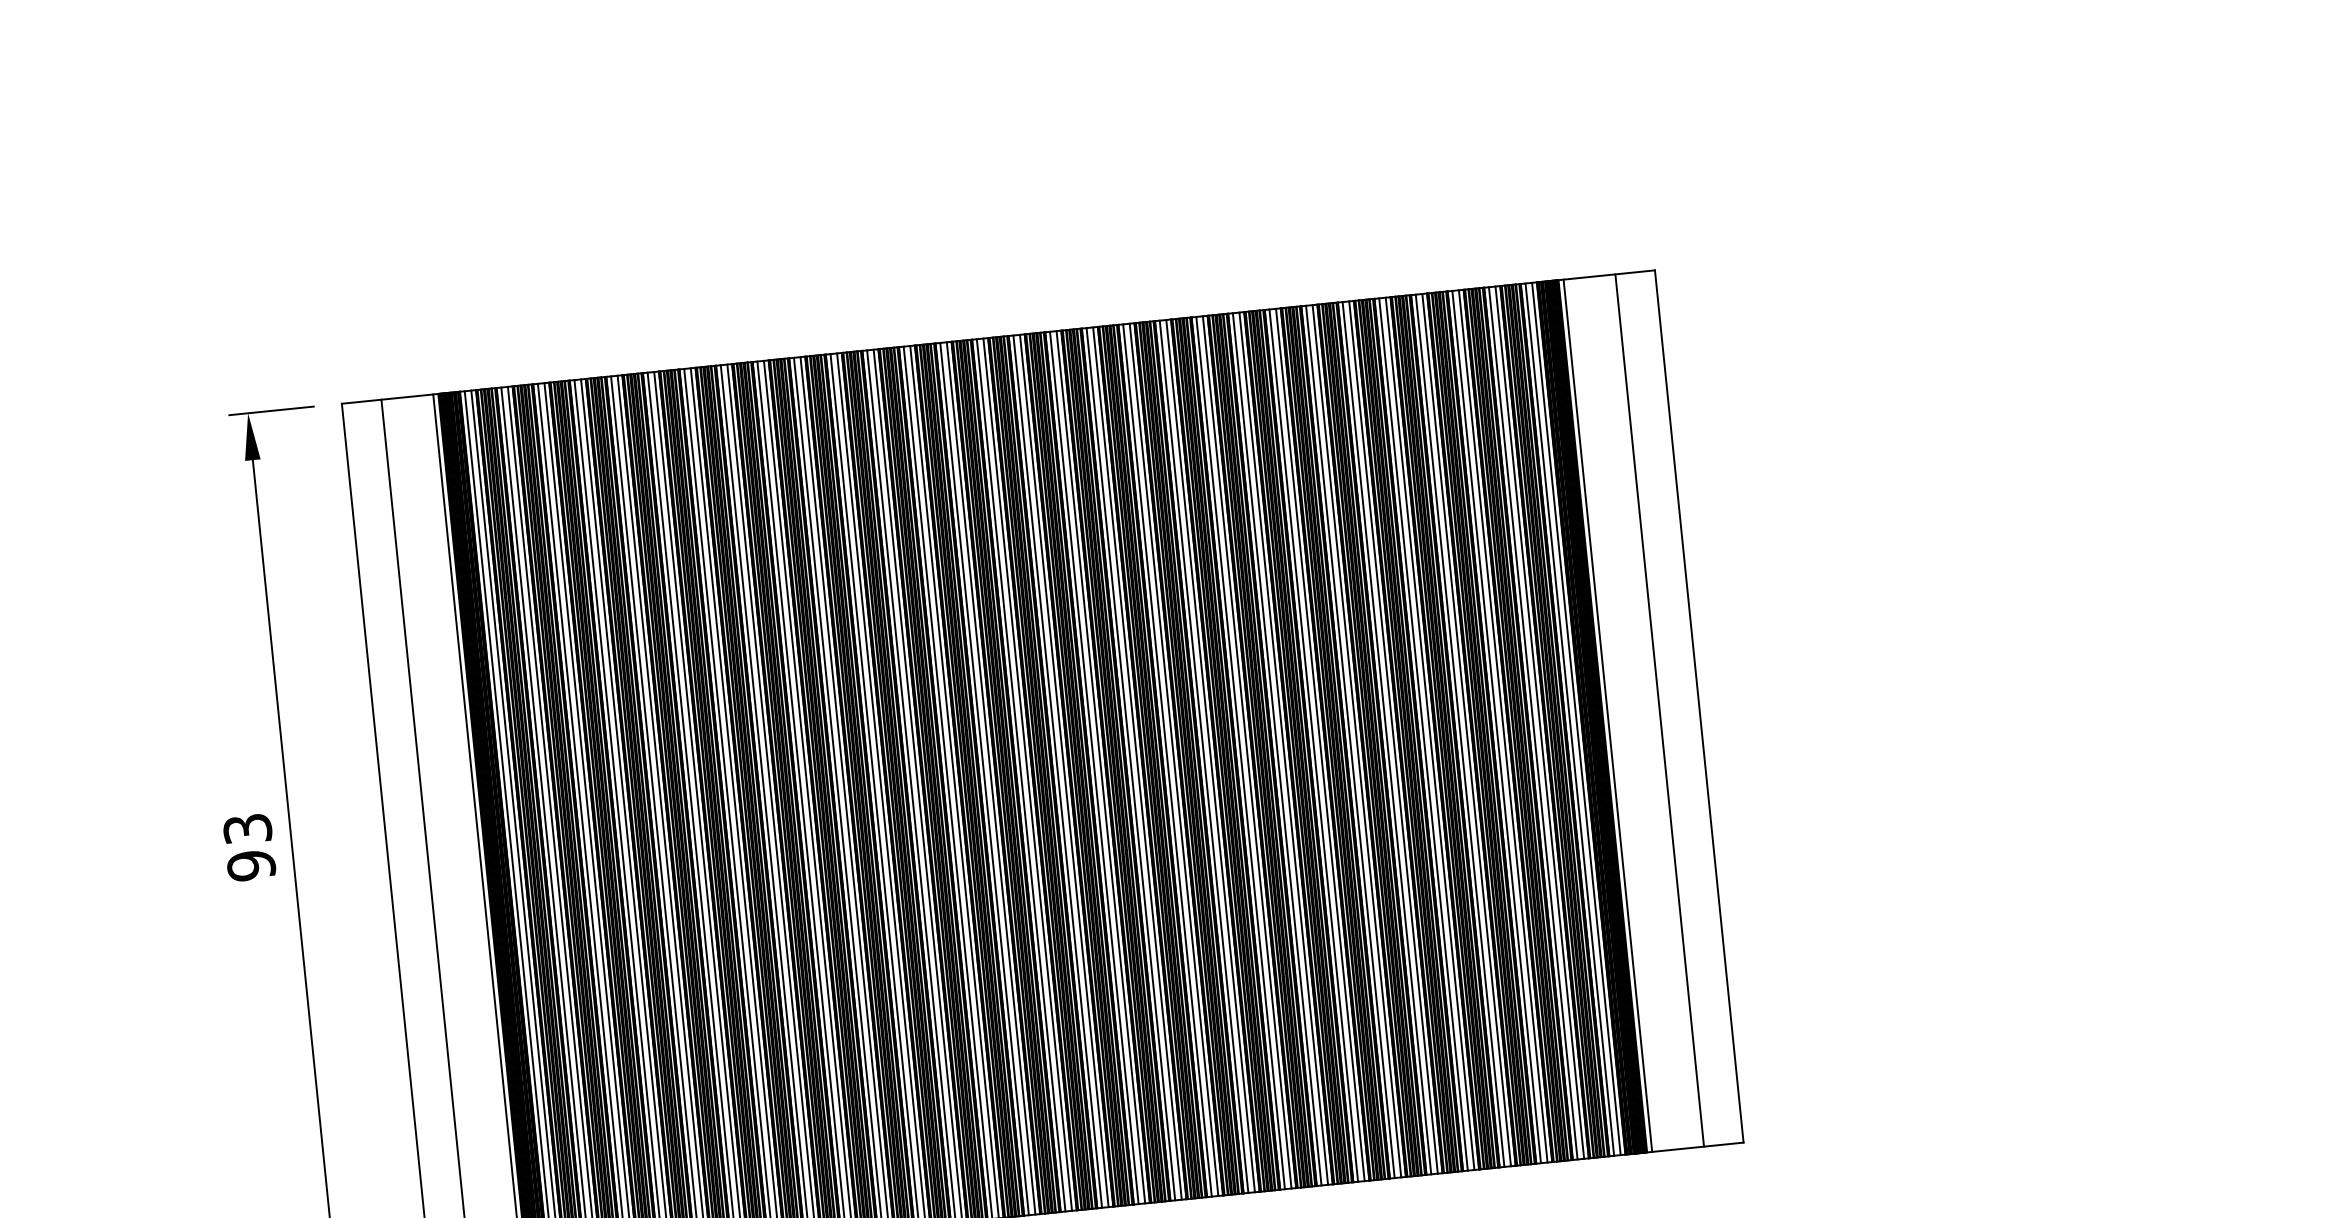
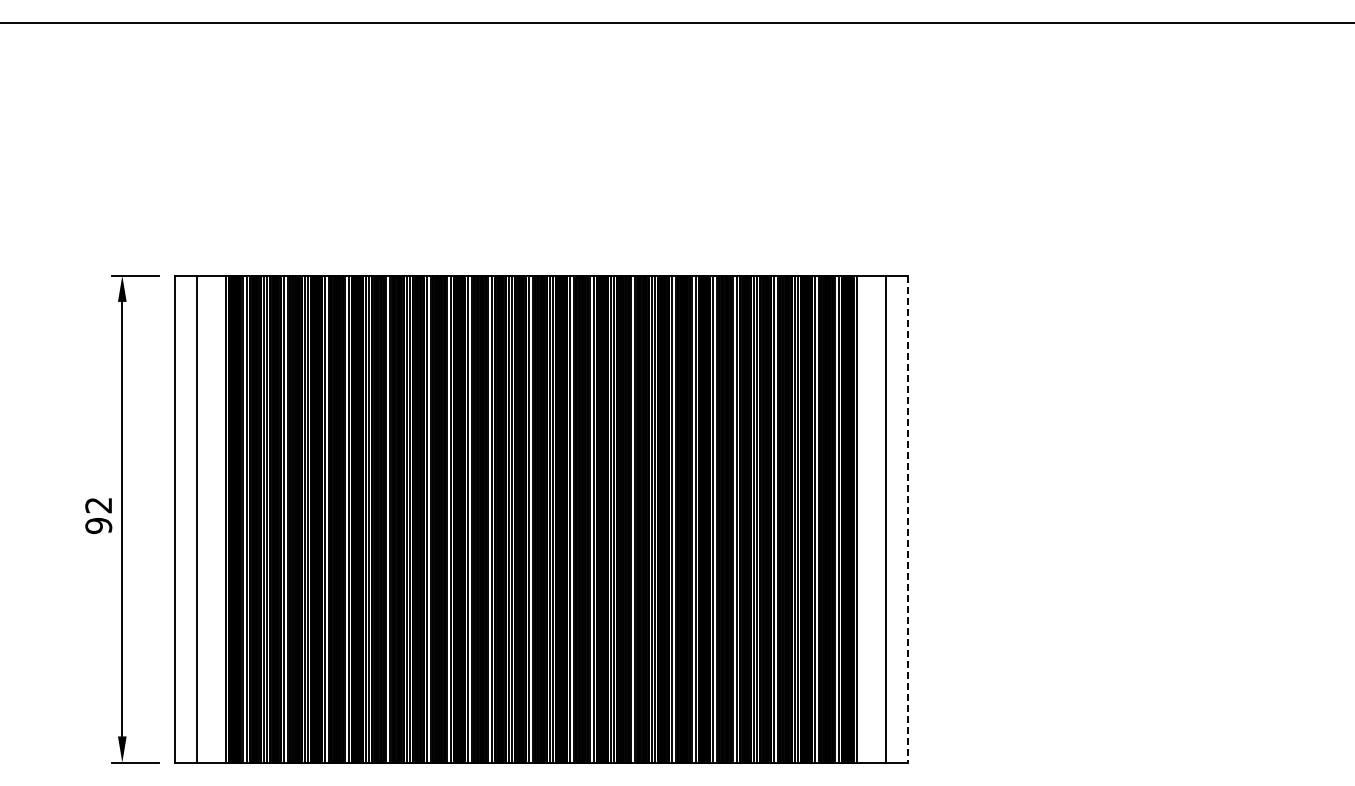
line: (1699, 707) -> (907, 519), solid -> dashed
text: (247, 829) -> (98, 505), 93 -> 92

